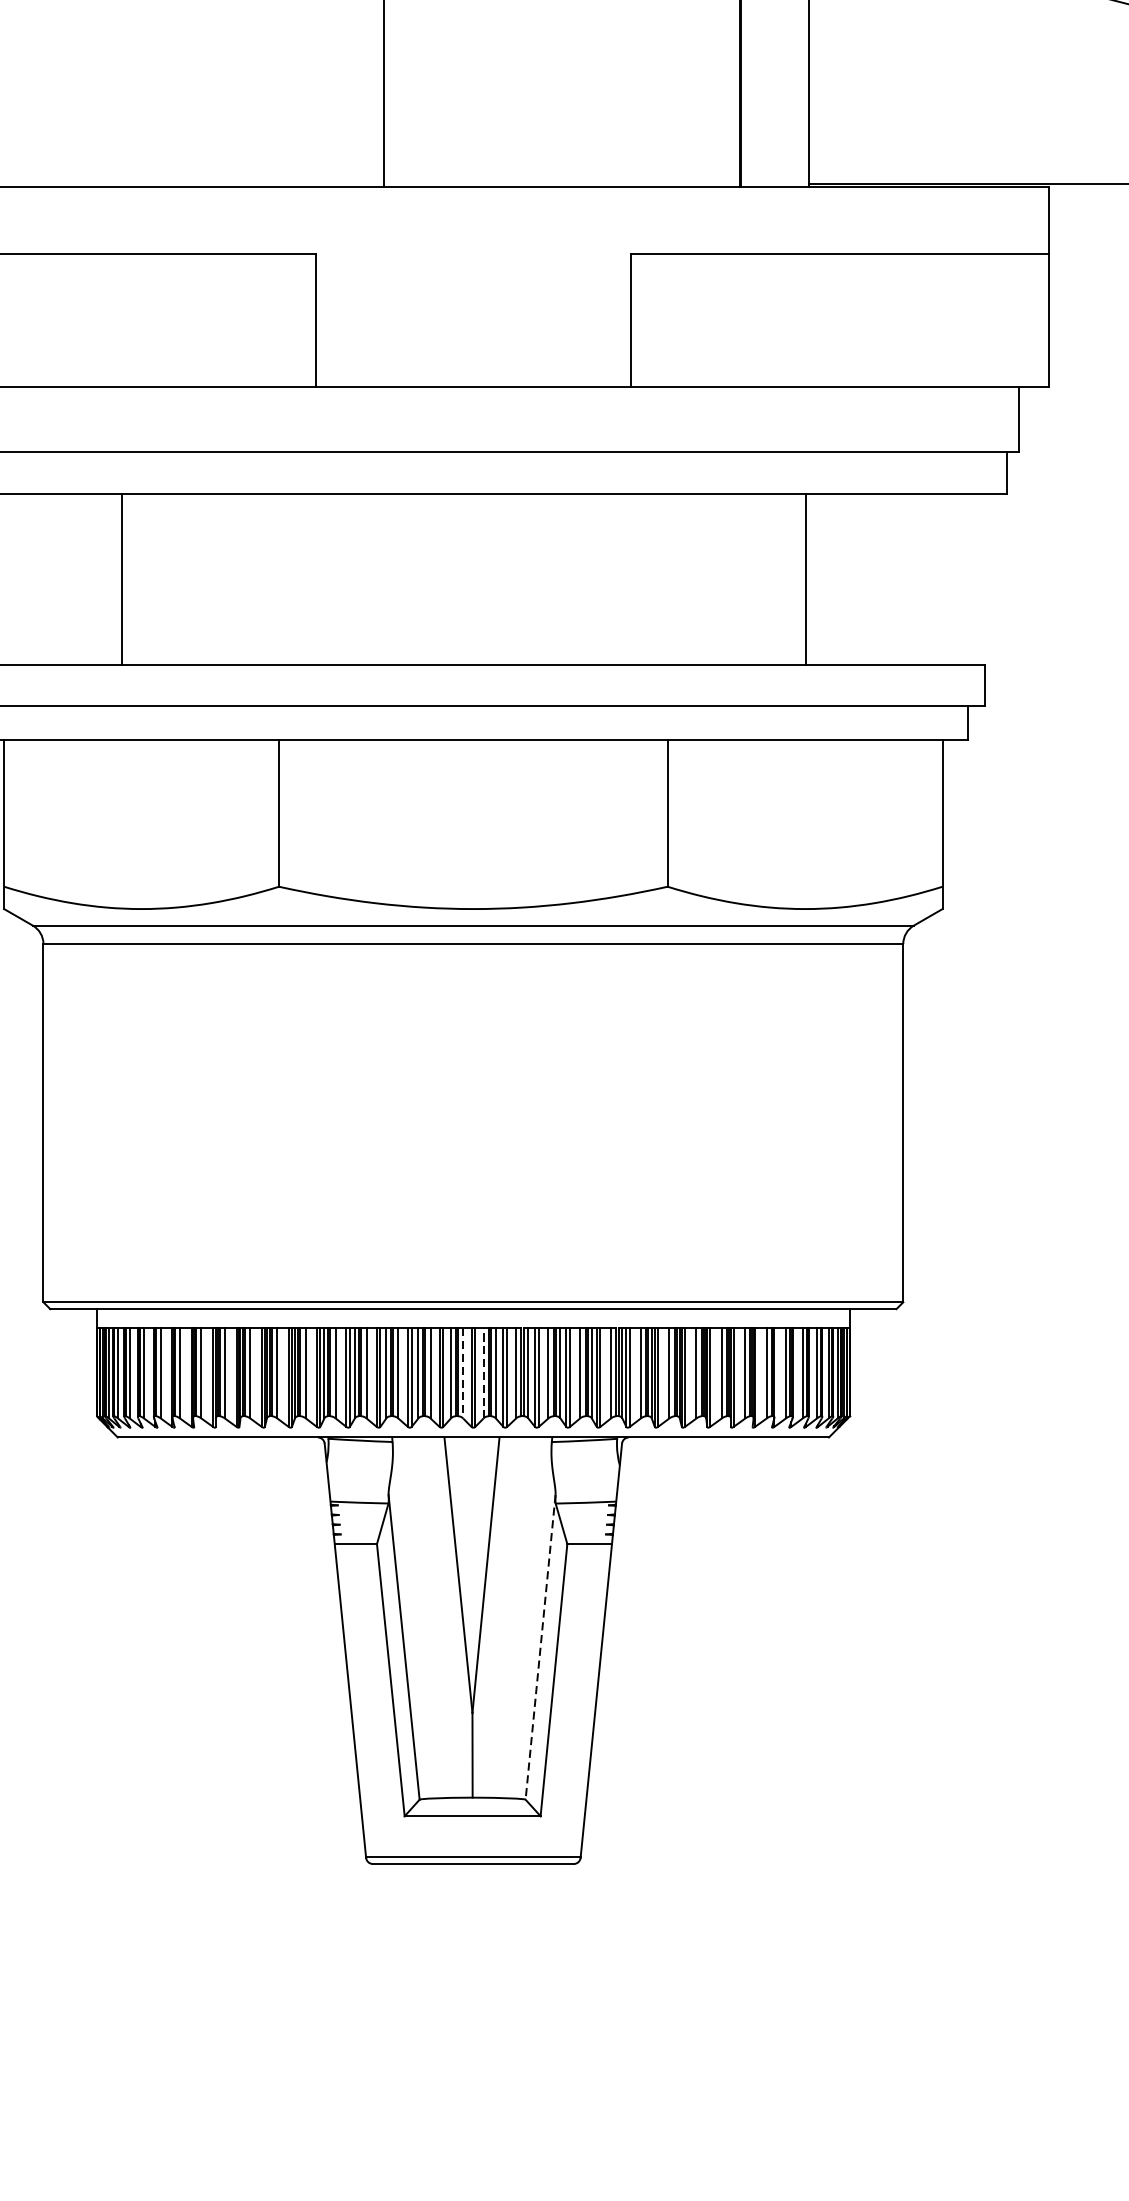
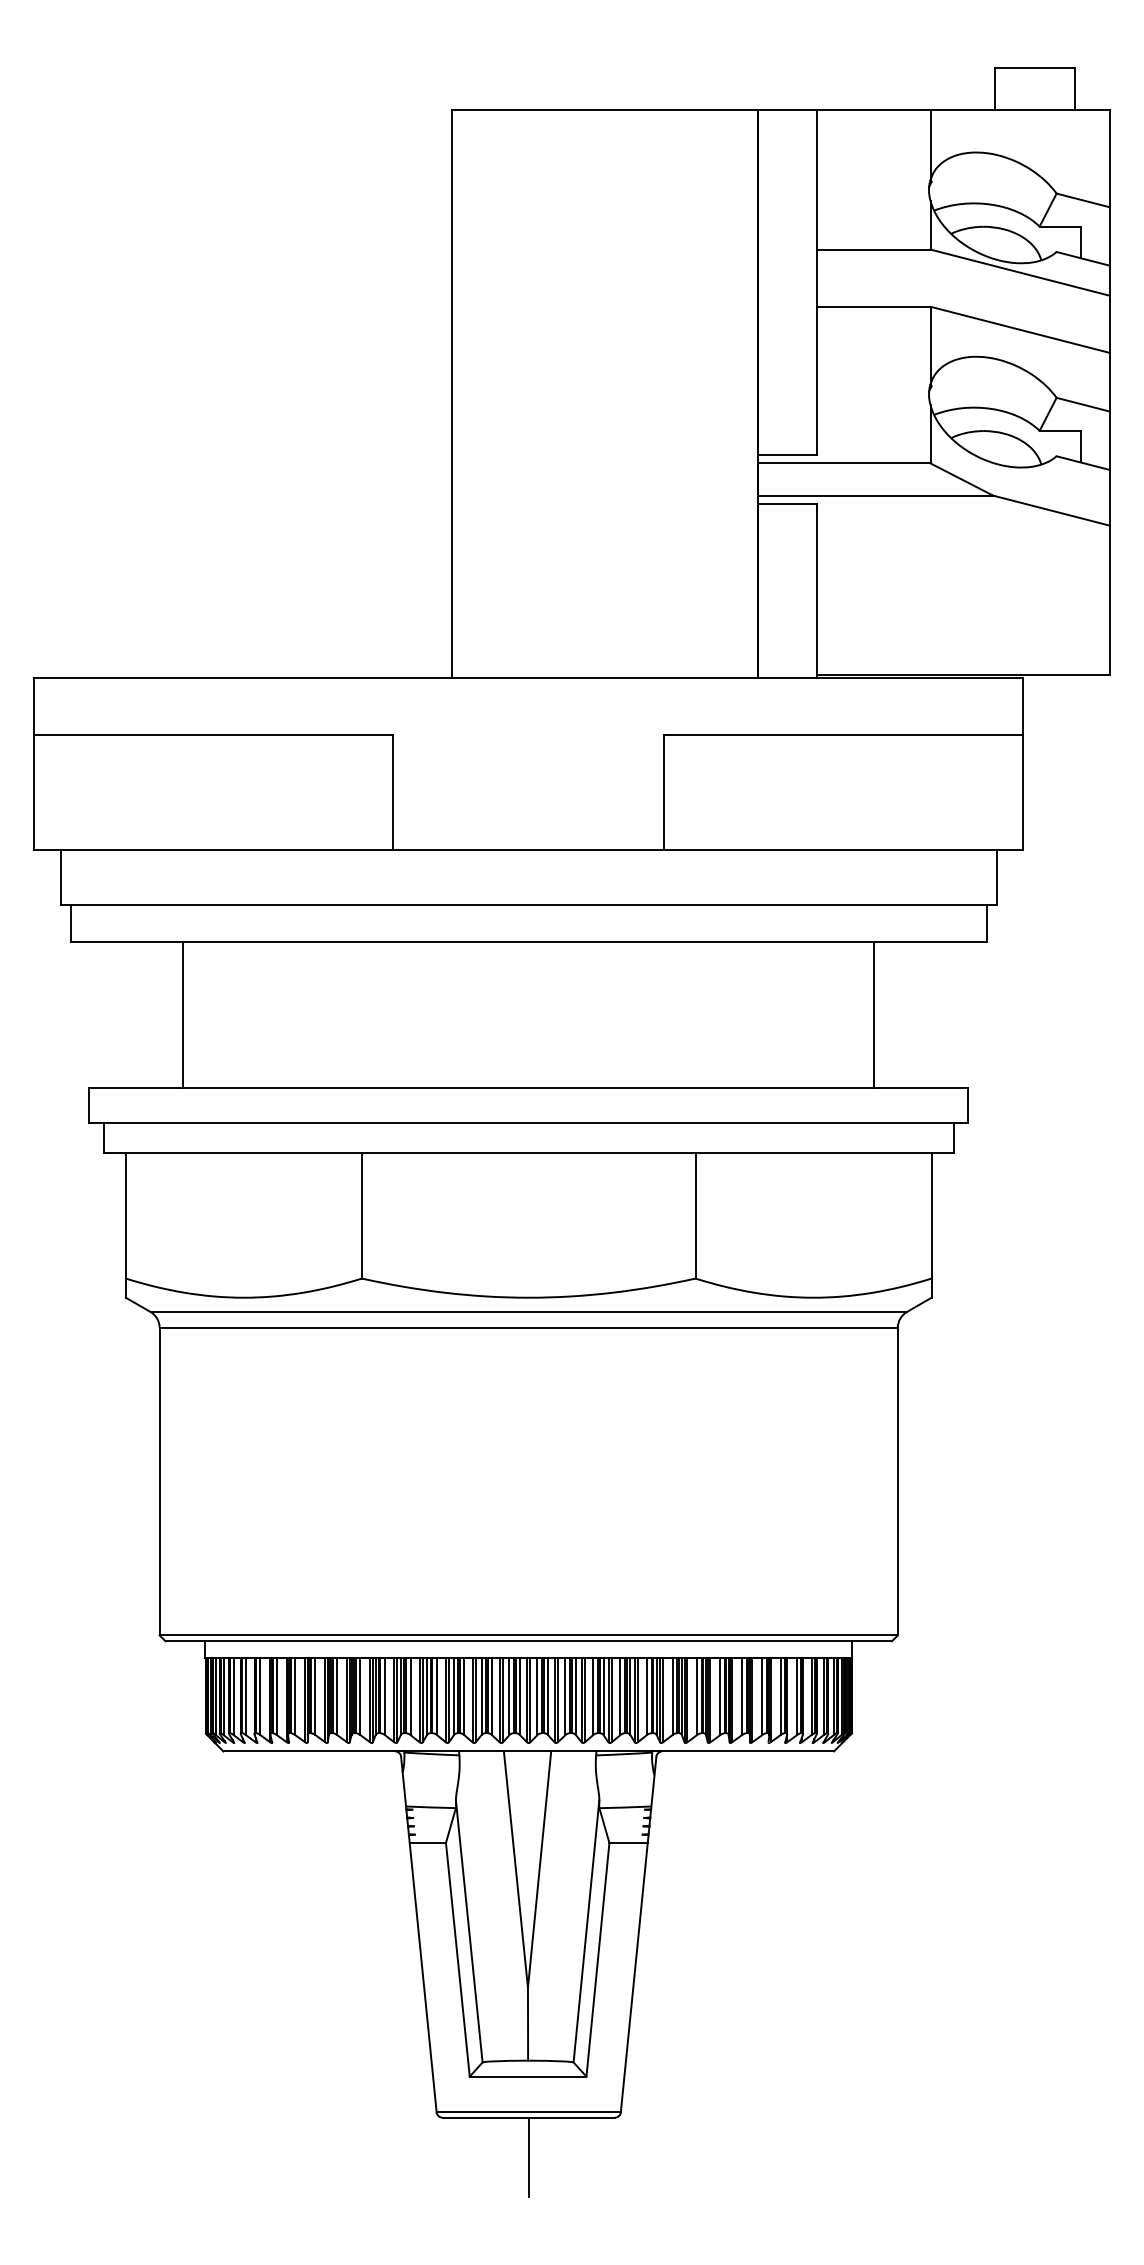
line: (122, 579) -> (183, 1014), moved
line: (806, 579) -> (874, 1014), moved
line: (463, 1373) -> (520, 1696), dashed -> solid
line: (483, 1373) -> (537, 1696), dashed -> solid
line: (540, 1647) -> (586, 1931), dashed -> solid
line: (473, 1910) -> (528, 2157), added

